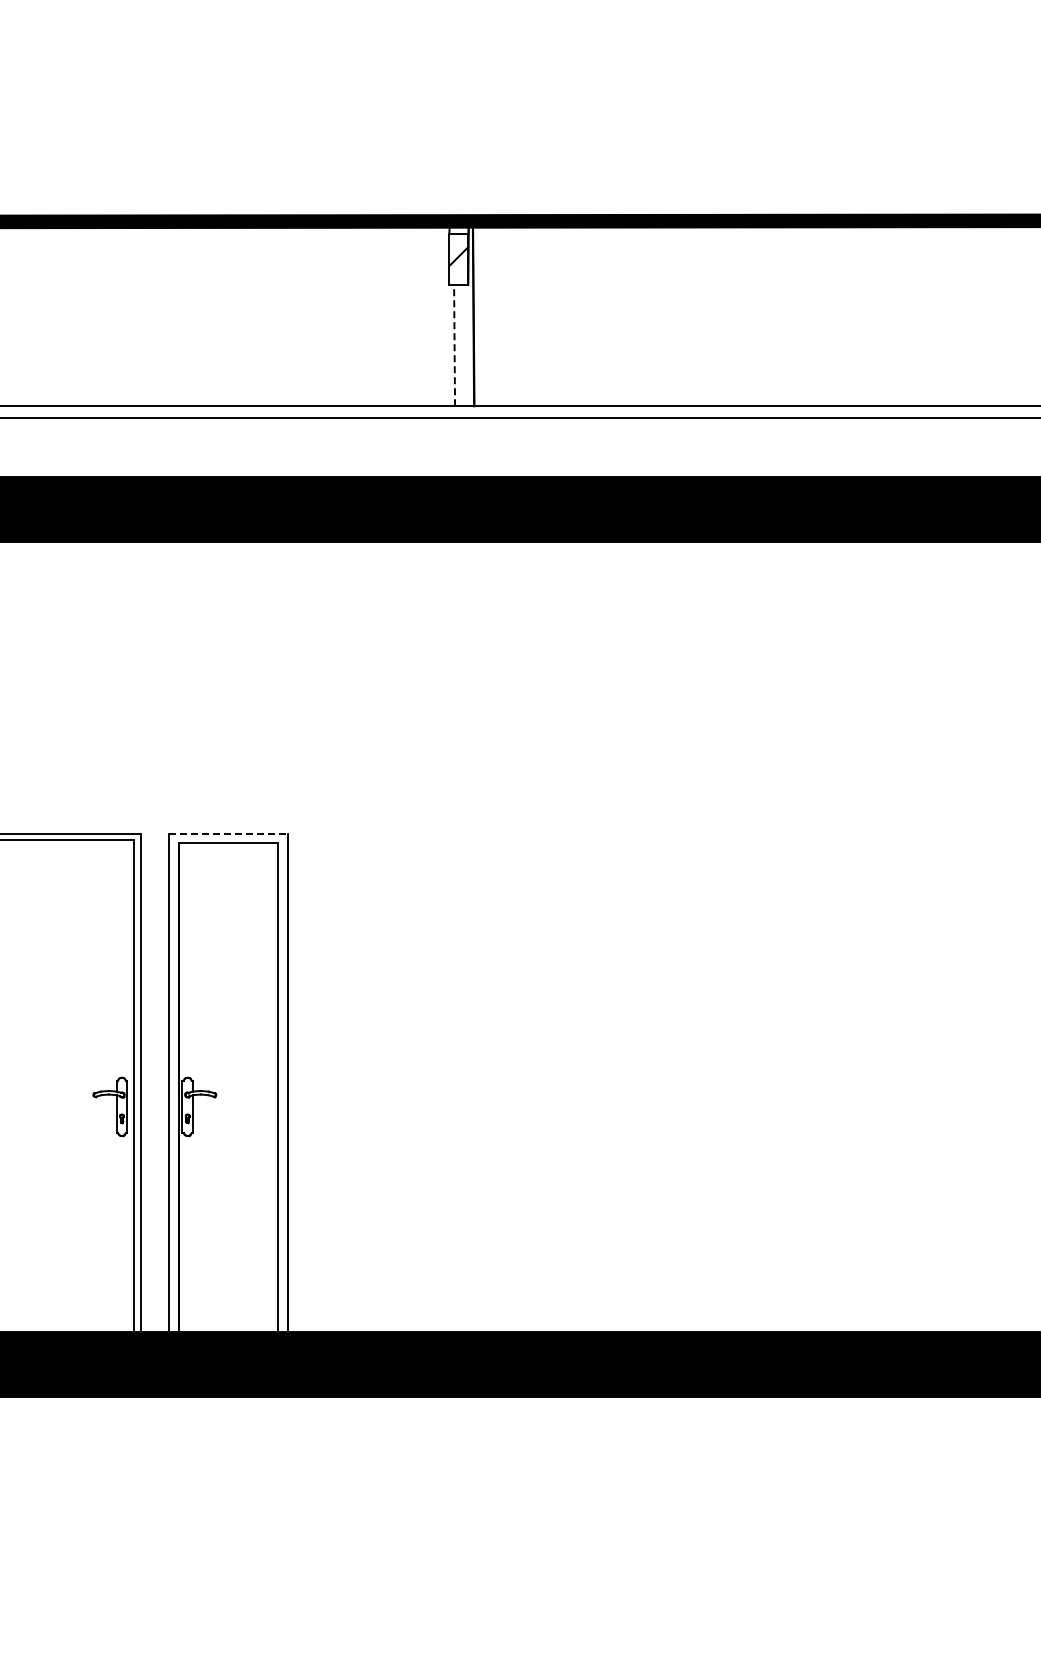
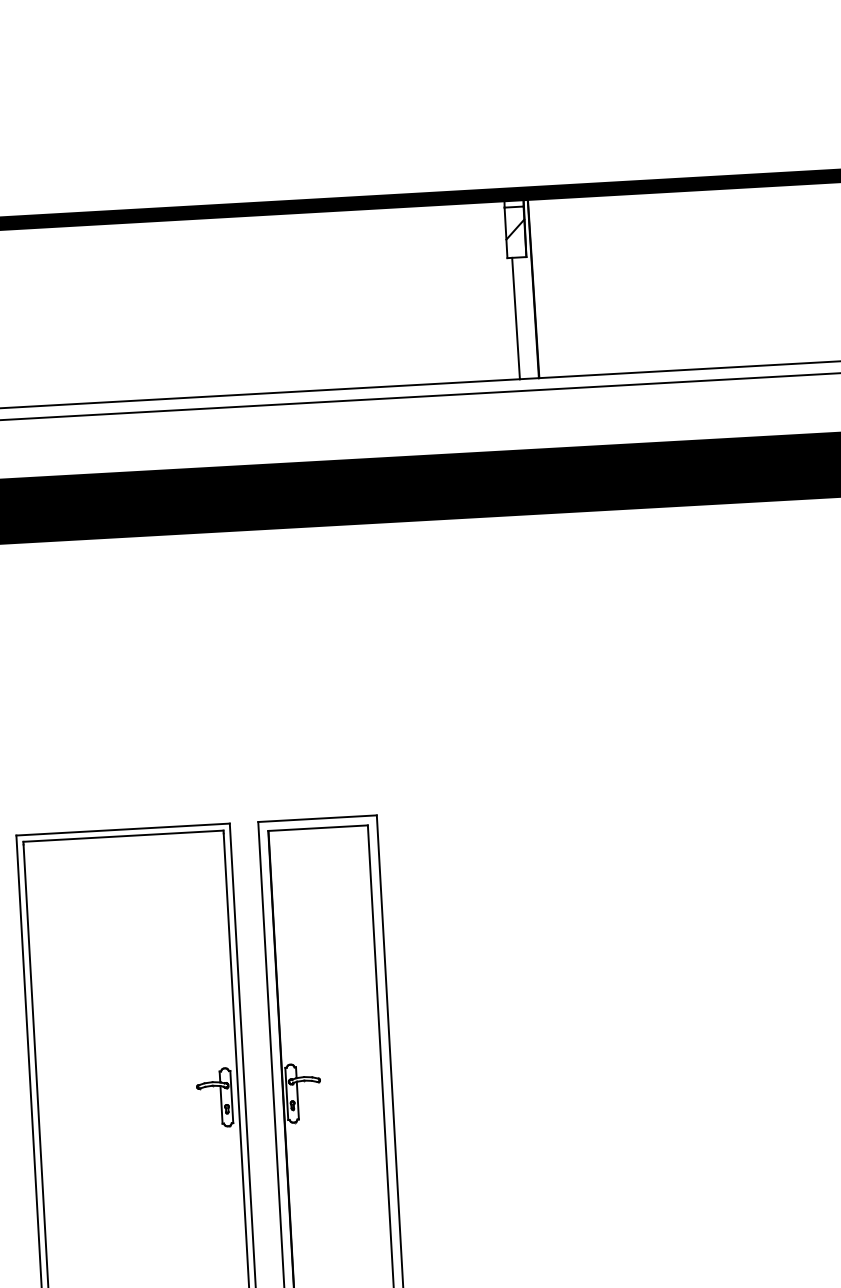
line: (454, 345) -> (515, 318), dashed -> solid
line: (228, 833) -> (317, 818), dashed -> solid

